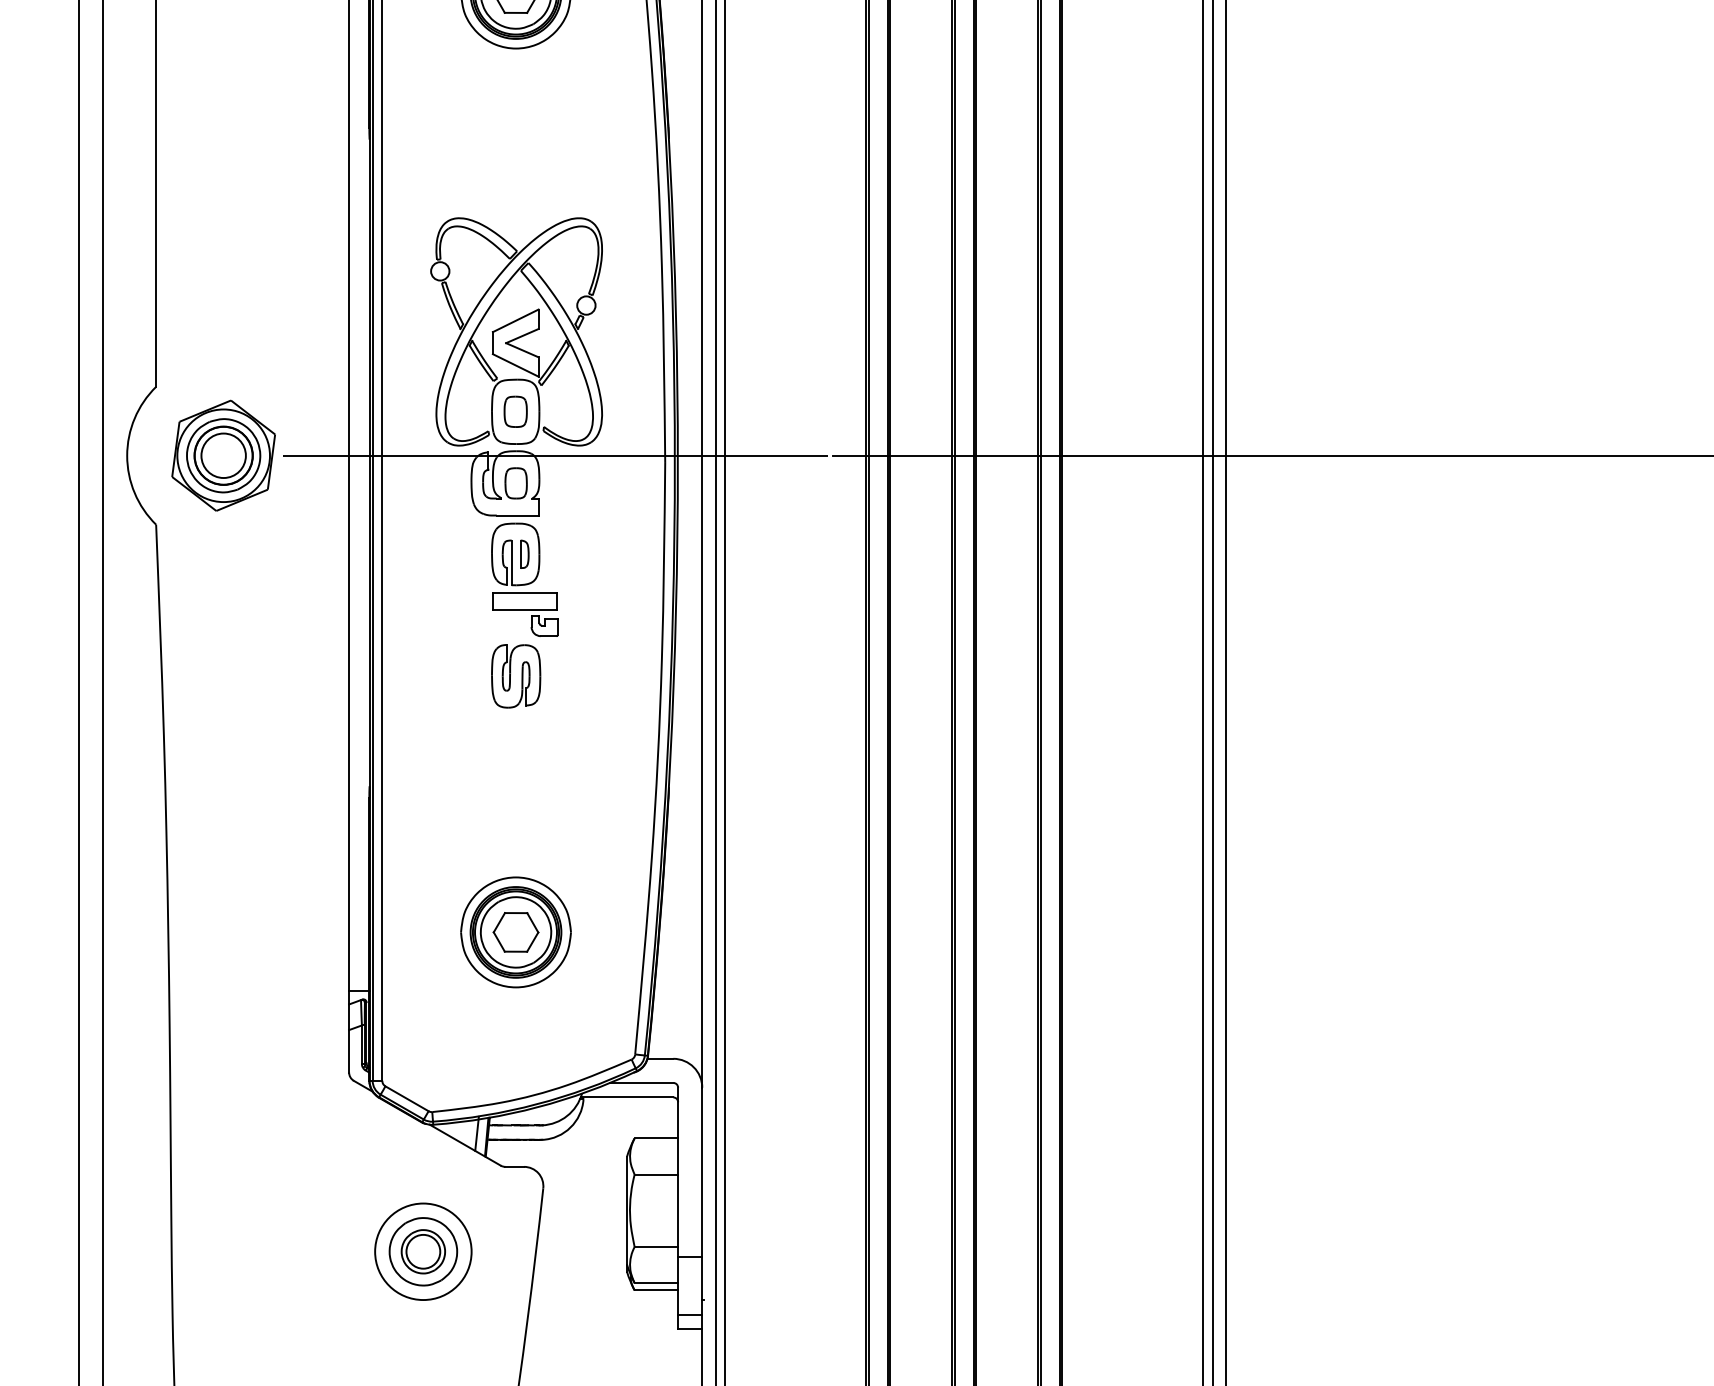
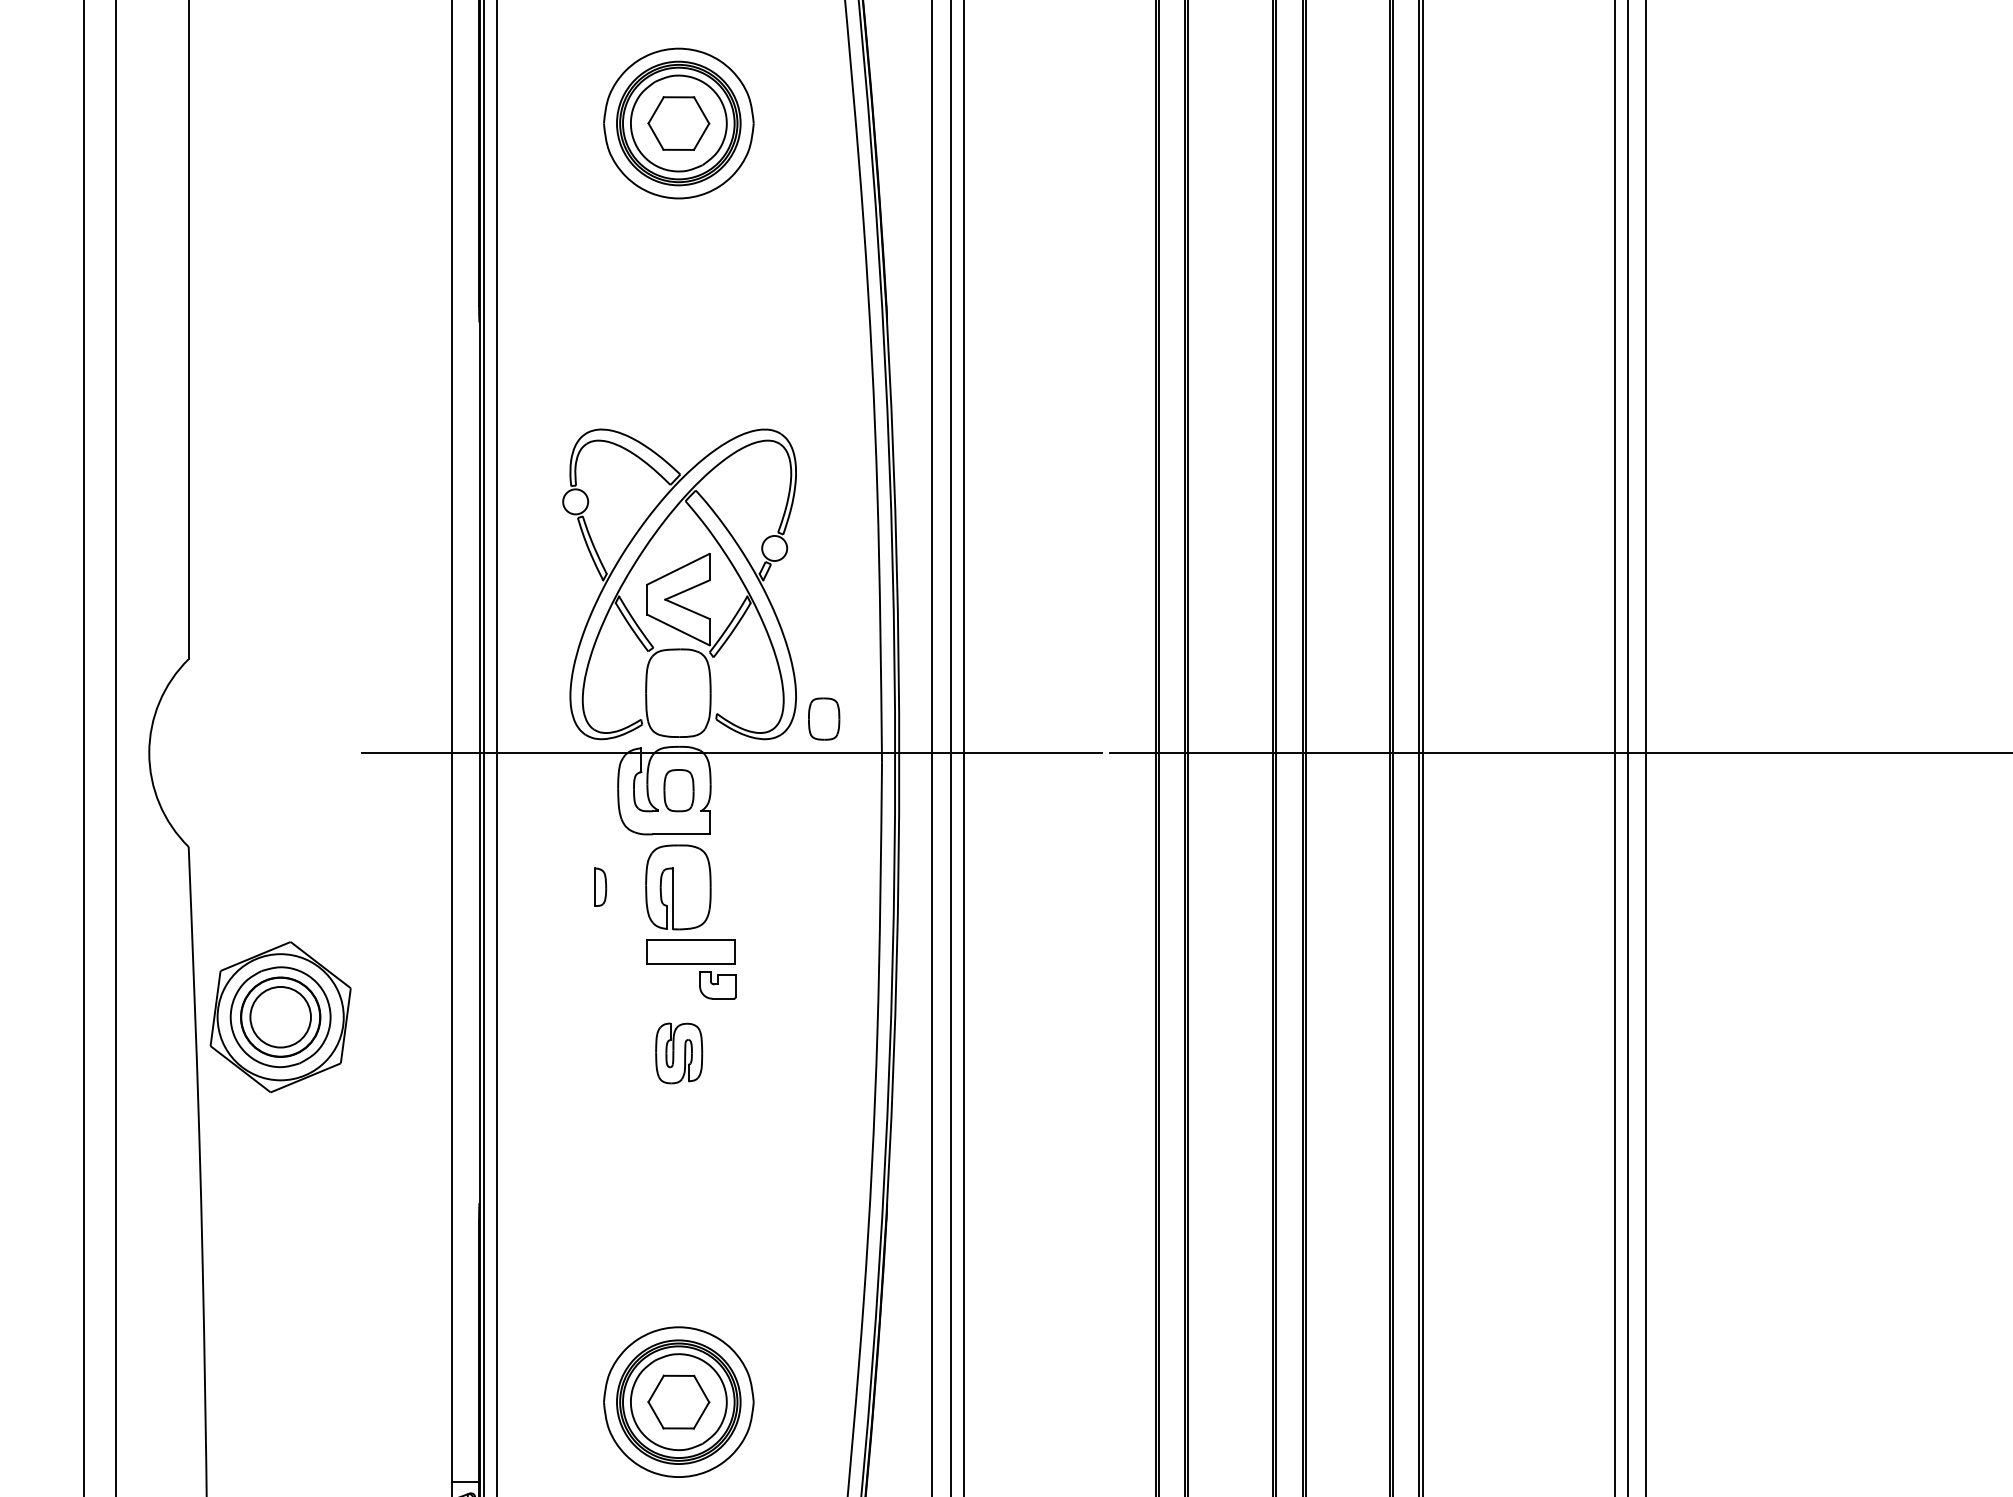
part: (515, 411) -> (823, 718), moved
part: (223, 455) -> (280, 1016), moved
part: (524, 553) -> (600, 886), moved
part: (516, 676) -> (679, 1053), size x0.7

